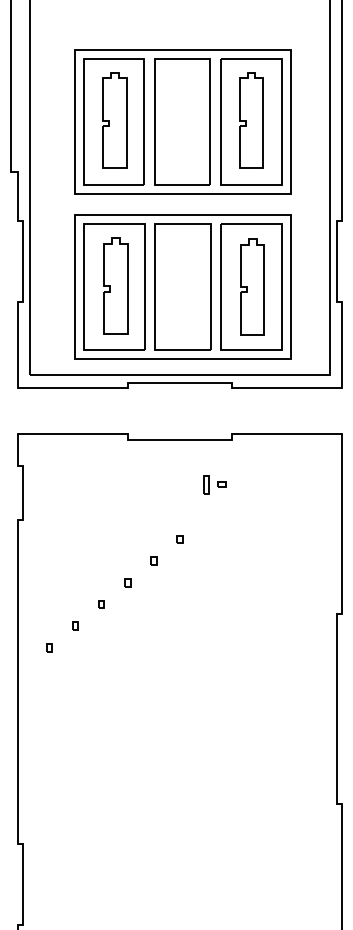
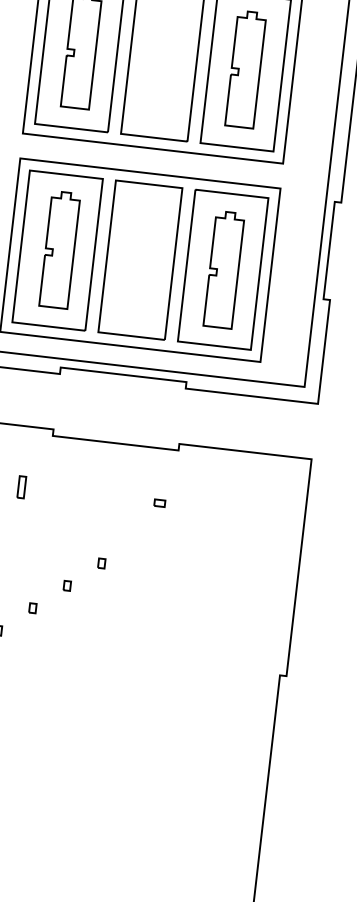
part: (206, 484) -> (22, 487), moved

